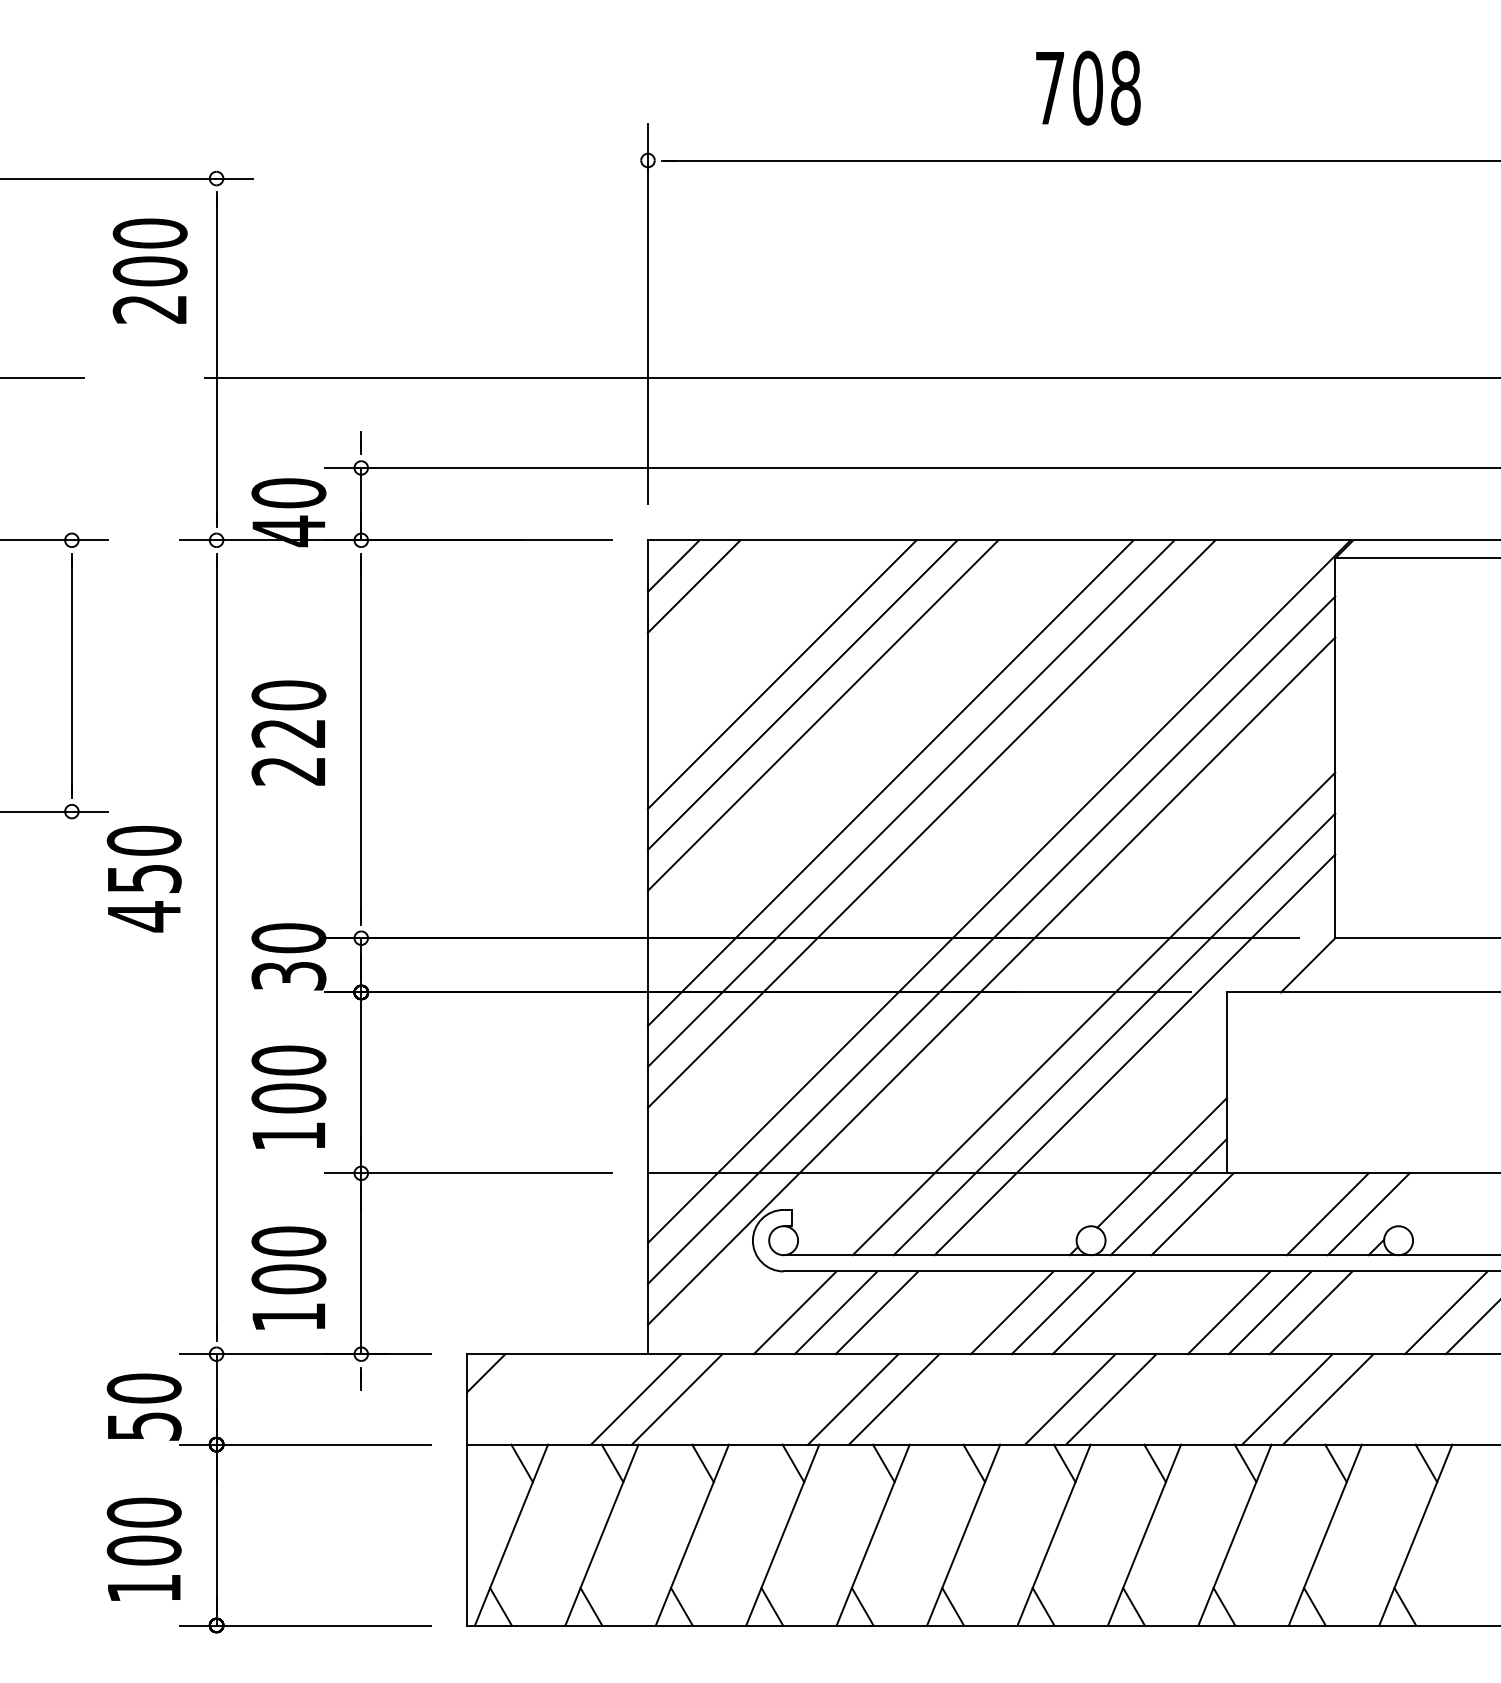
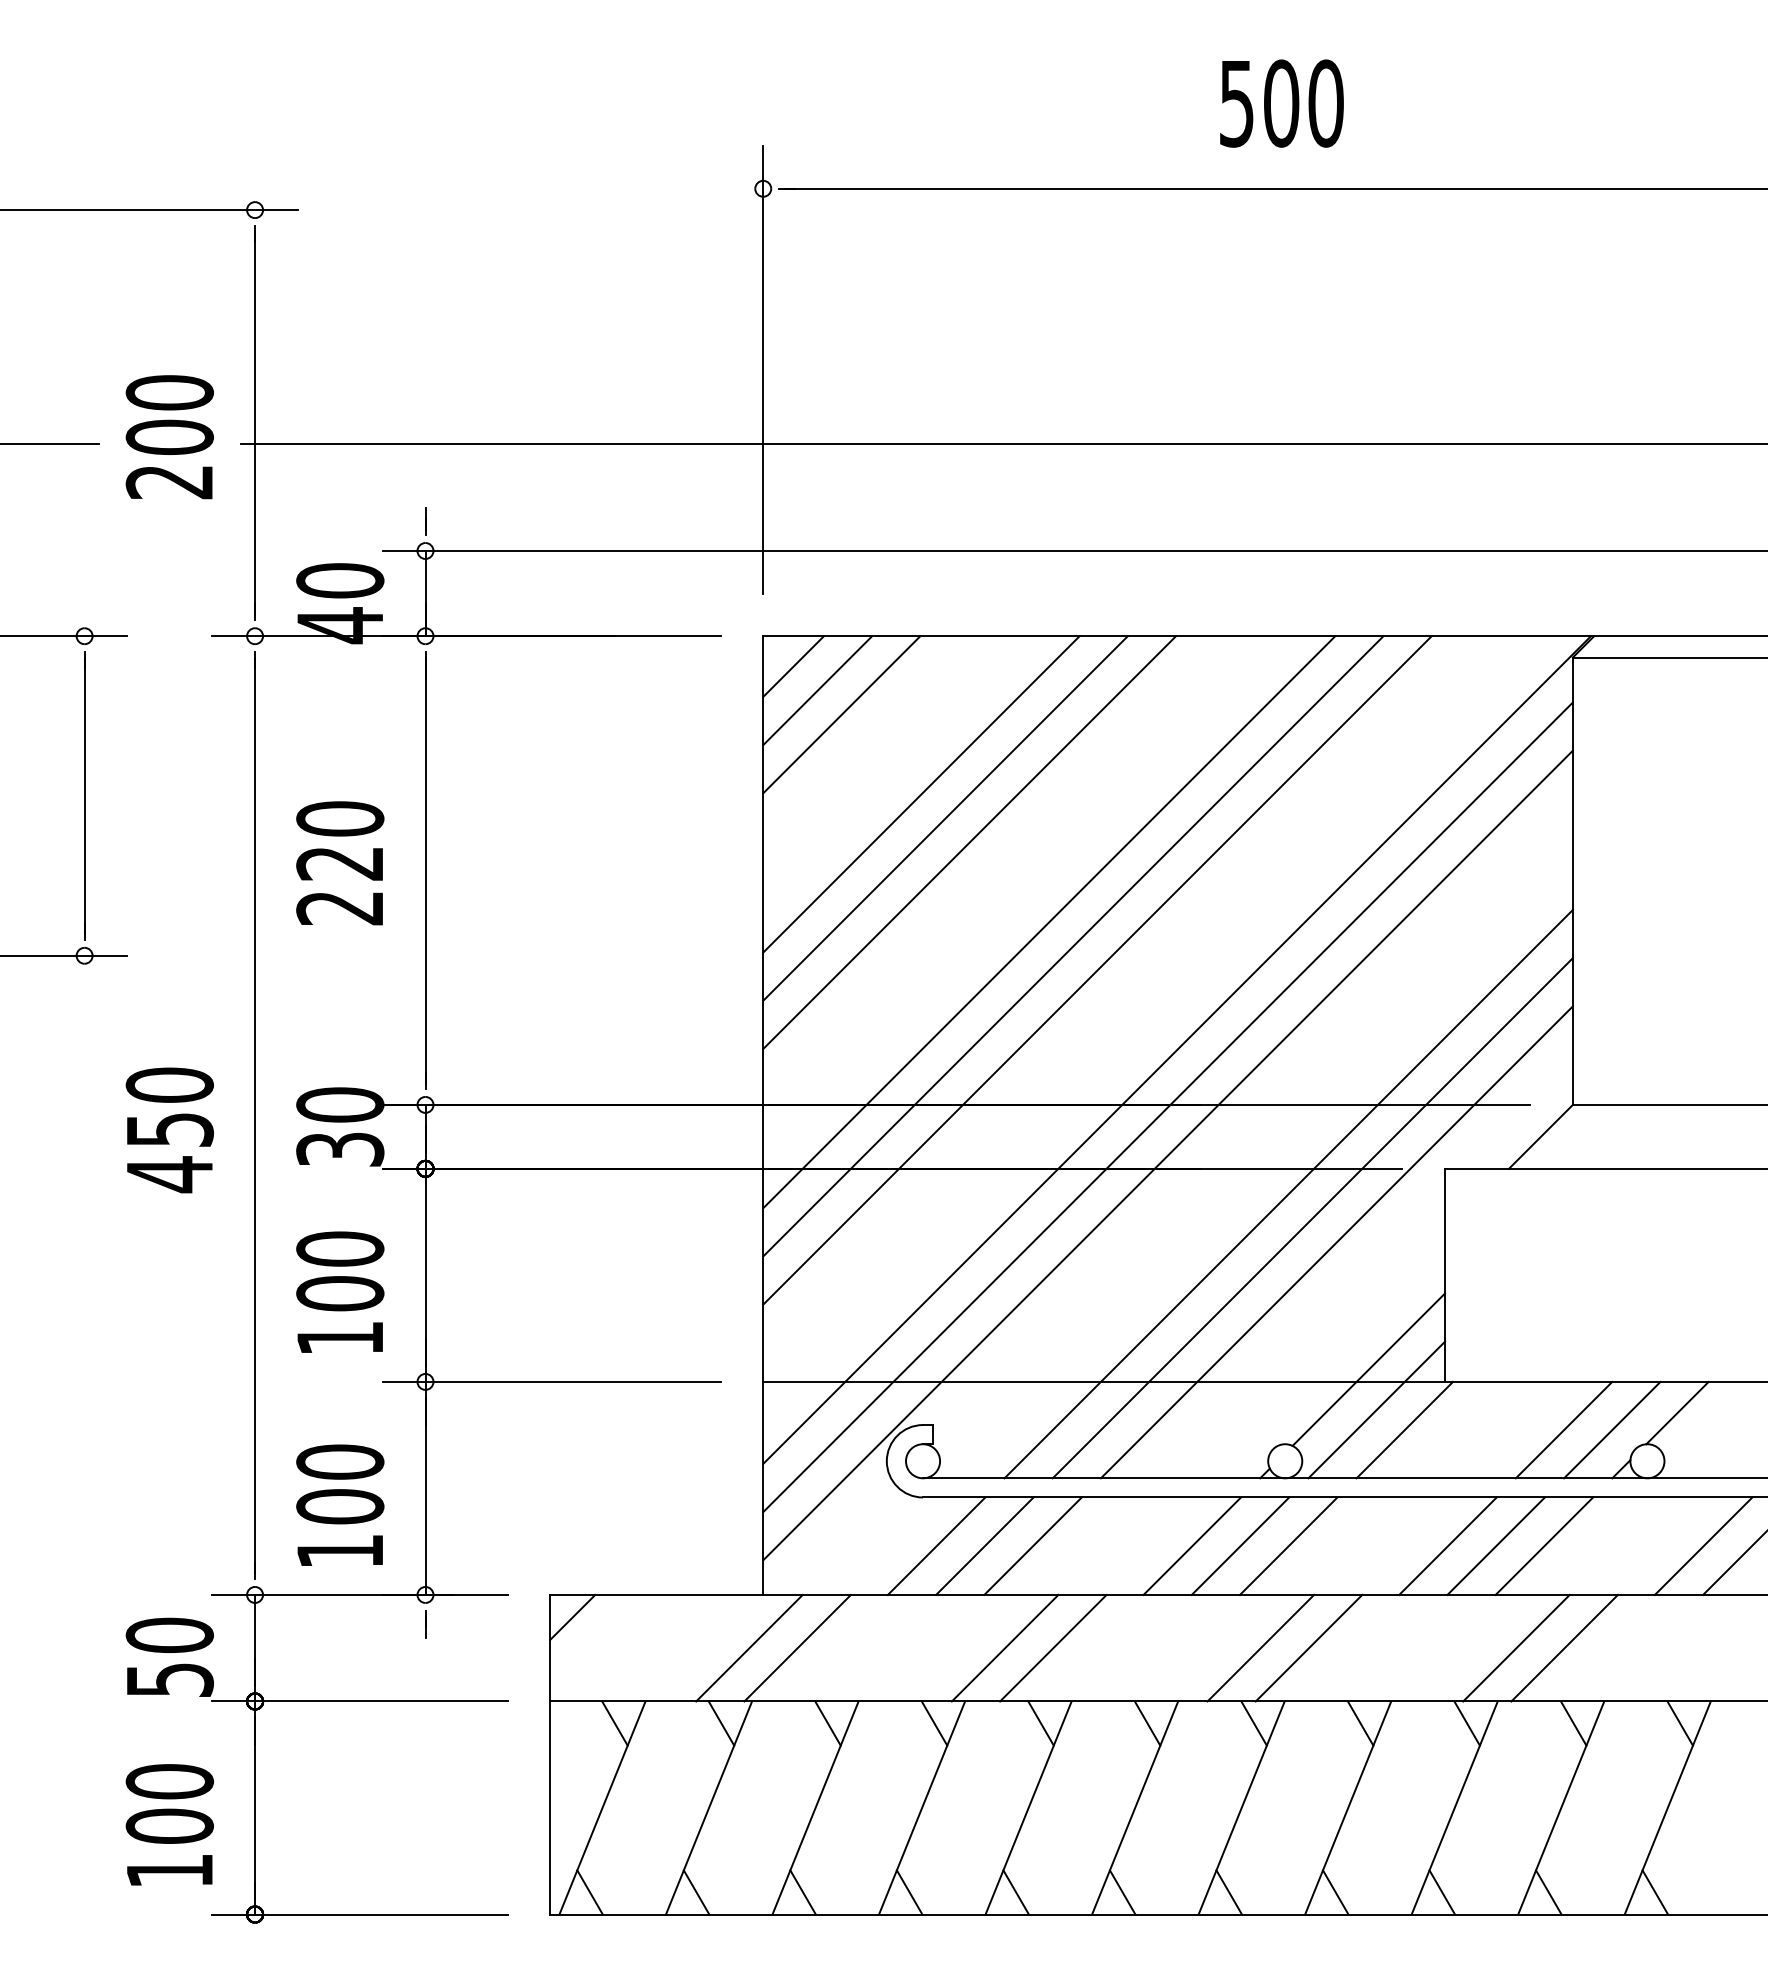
text: (1087, 88) -> (1281, 103), 708 -> 500
text: (149, 271) -> (169, 437), moved
line: (714, 606) -> (841, 714), added
text: (143, 879) -> (169, 1130), moved
line: (1424, 1199) -> (1677, 1412), added

